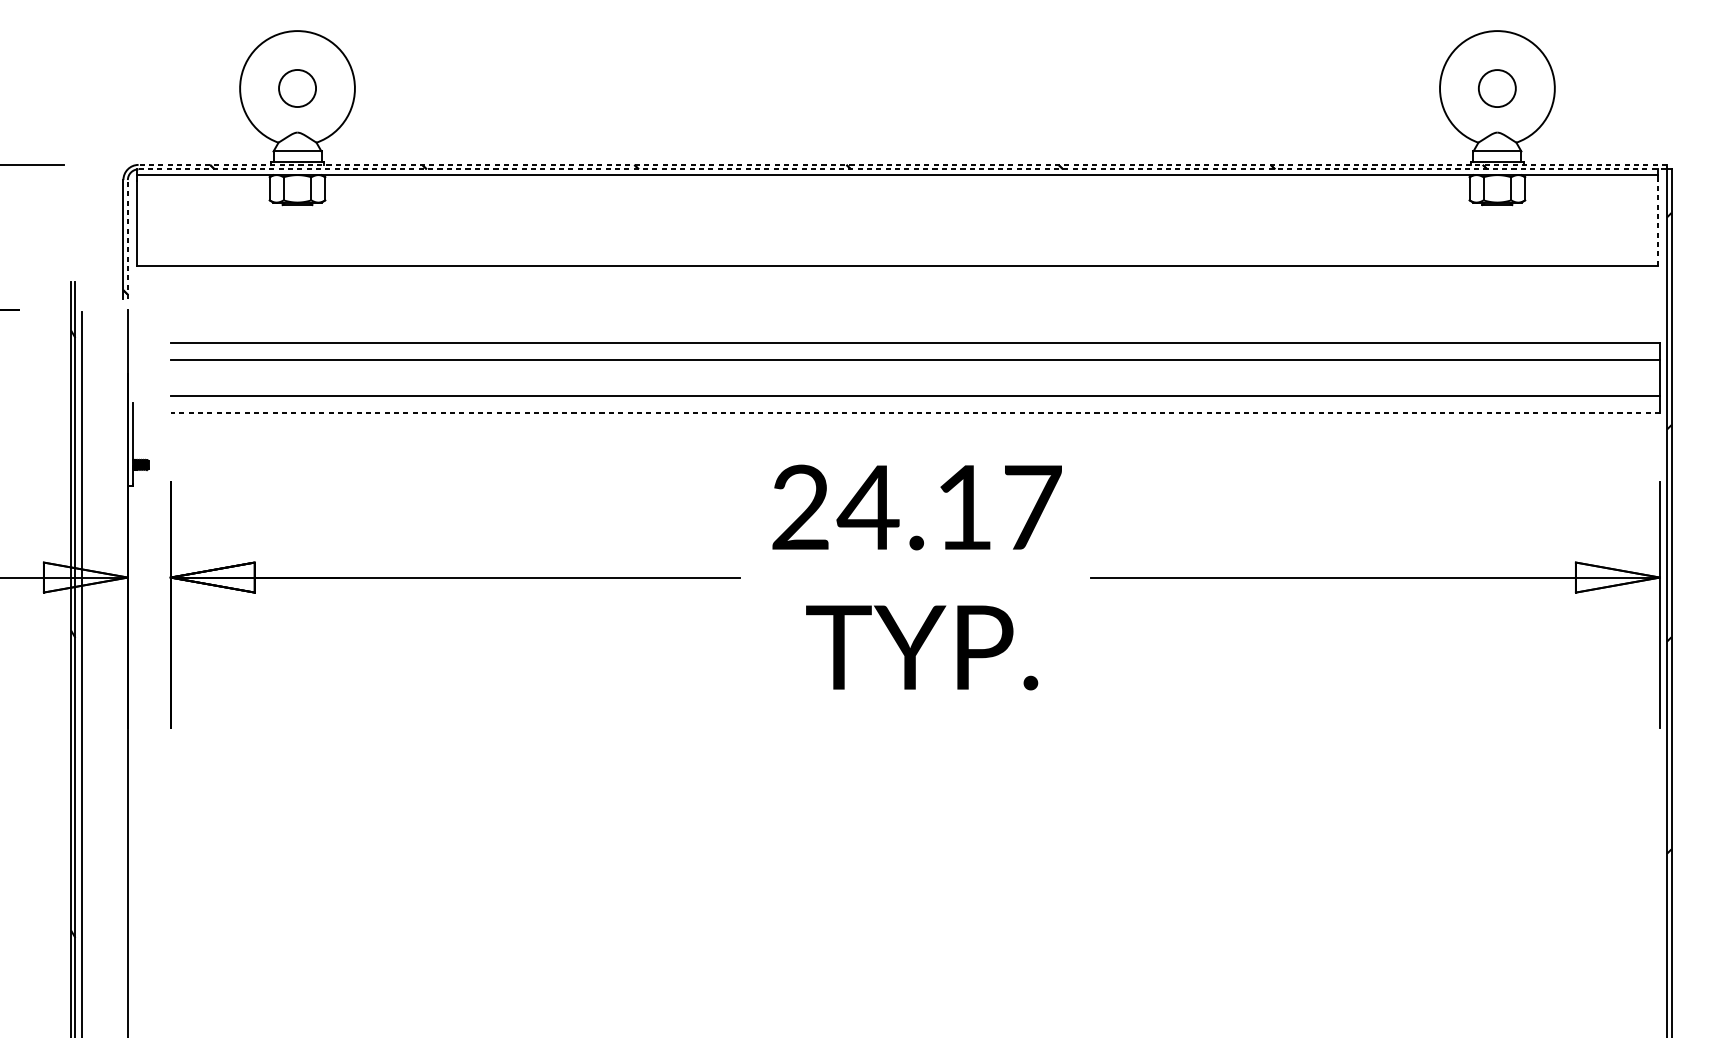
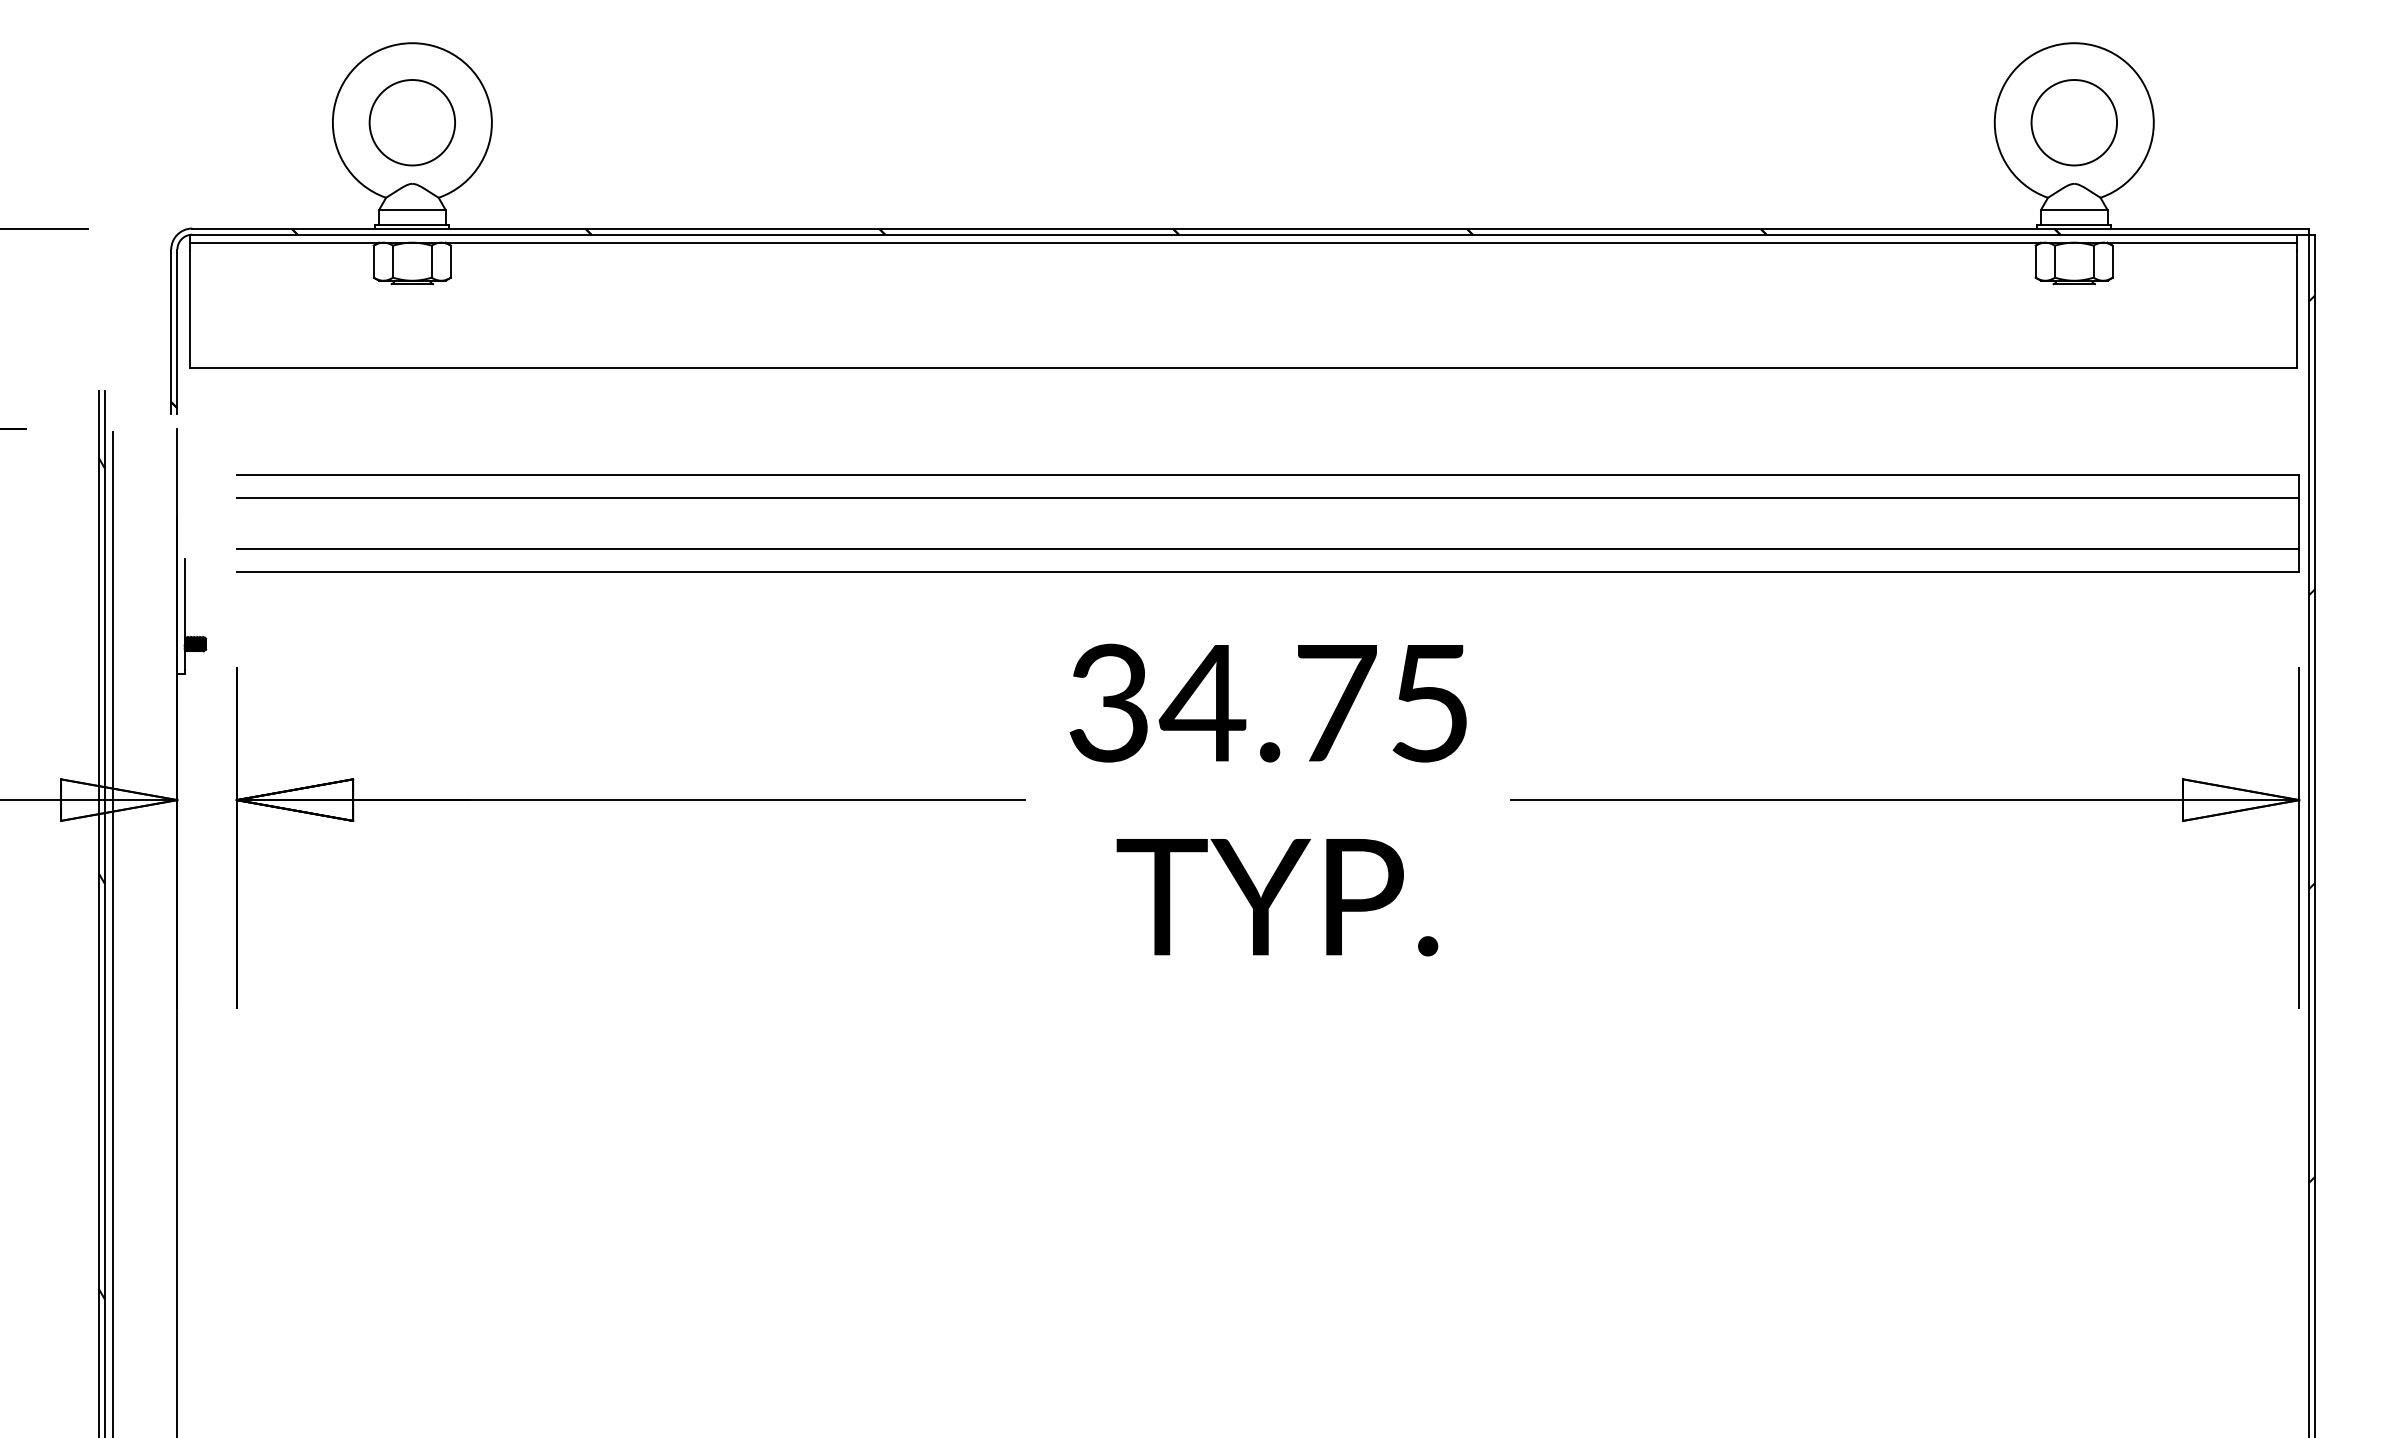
circle: (297, 88) -> (412, 122), size x1.67
circle: (1496, 88) -> (2073, 122), size x1.67
line: (902, 164) -> (1250, 228), dashed -> solid
line: (903, 169) -> (1251, 234), dashed -> solid
line: (1657, 223) -> (2296, 309), dashed -> solid
line: (127, 239) -> (177, 331), dashed -> solid
line: (914, 412) -> (1267, 571), dashed -> solid
text: (917, 507) -> (1270, 703), 24.17 -> 34.75

